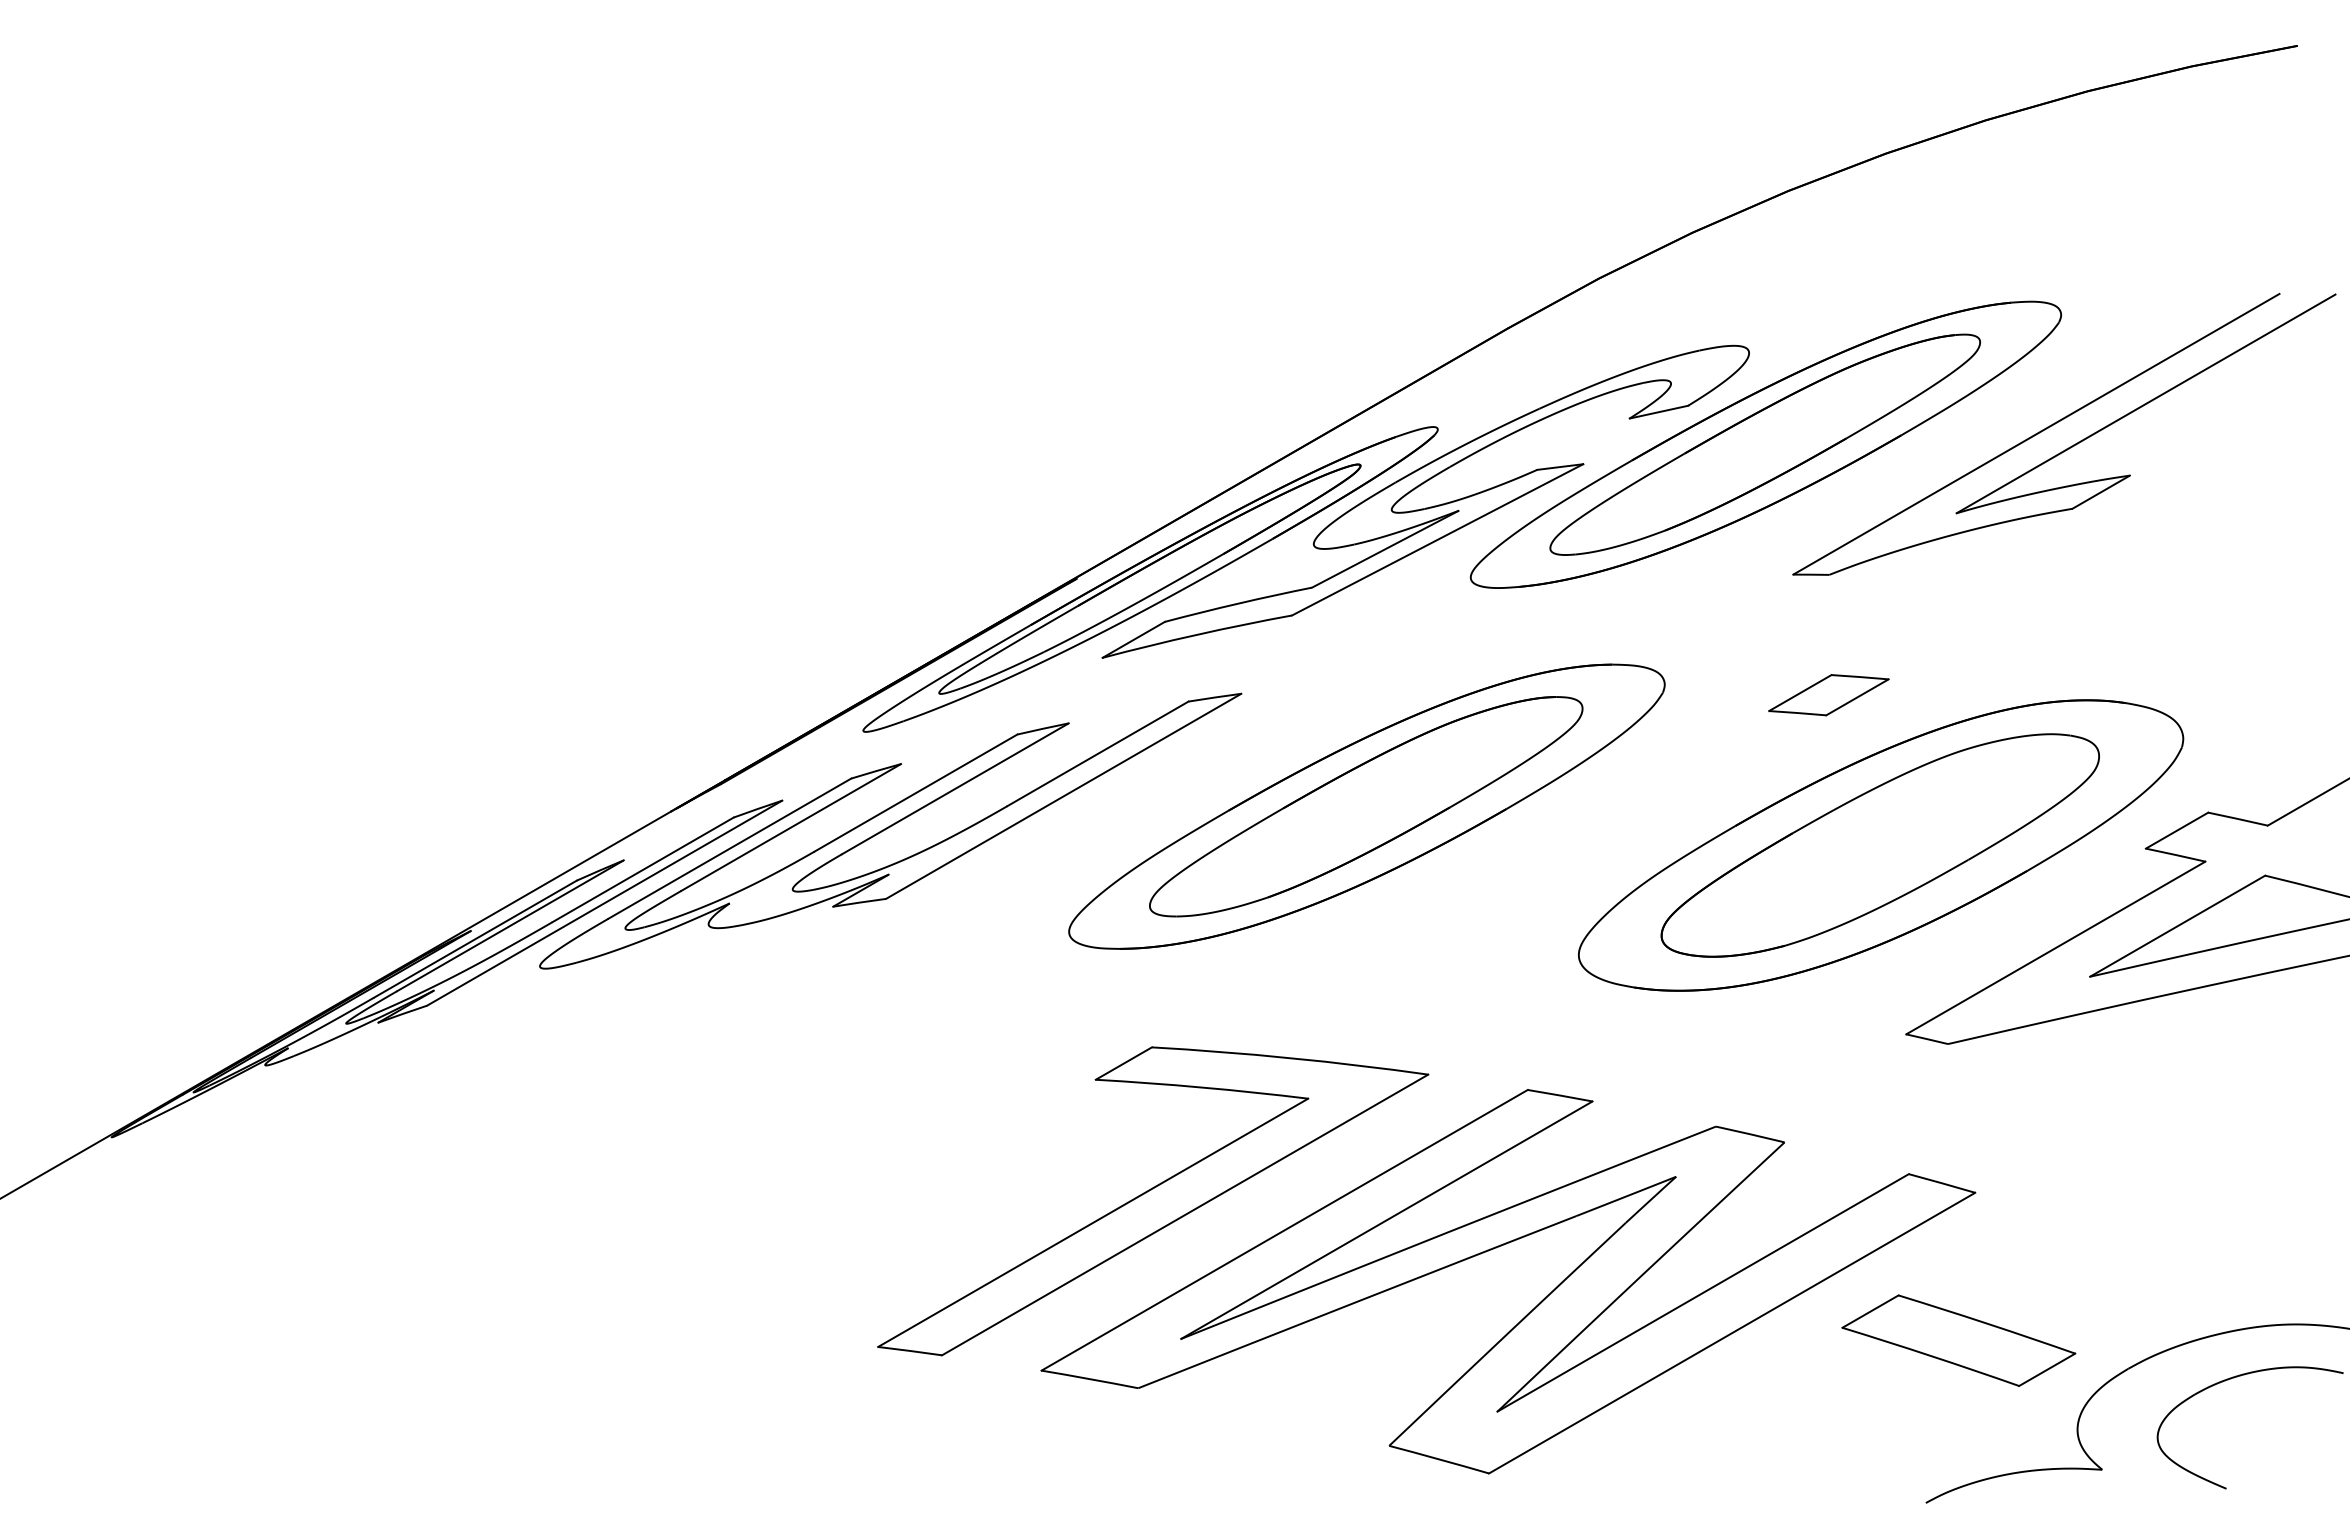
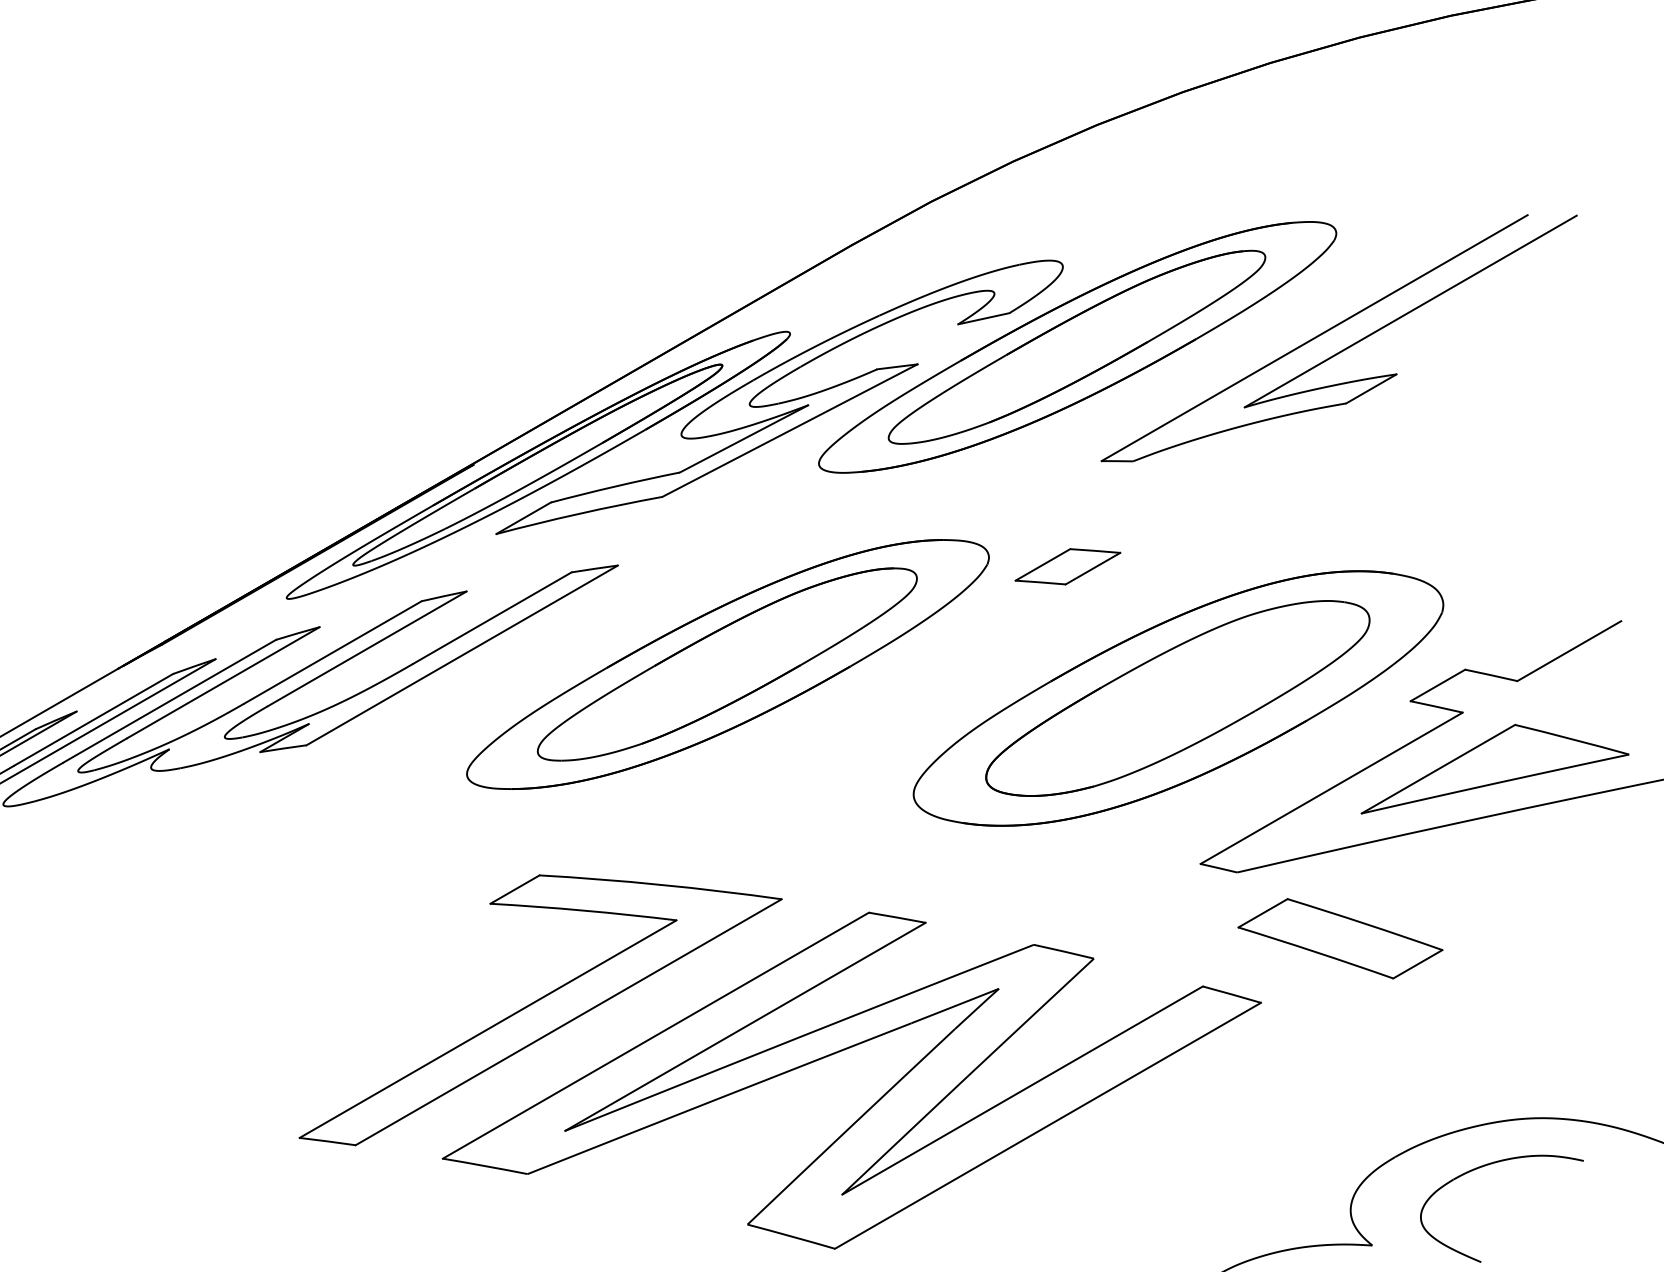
part: (1828, 695) -> (1067, 567), moved
part: (1958, 1340) -> (1340, 938), moved

